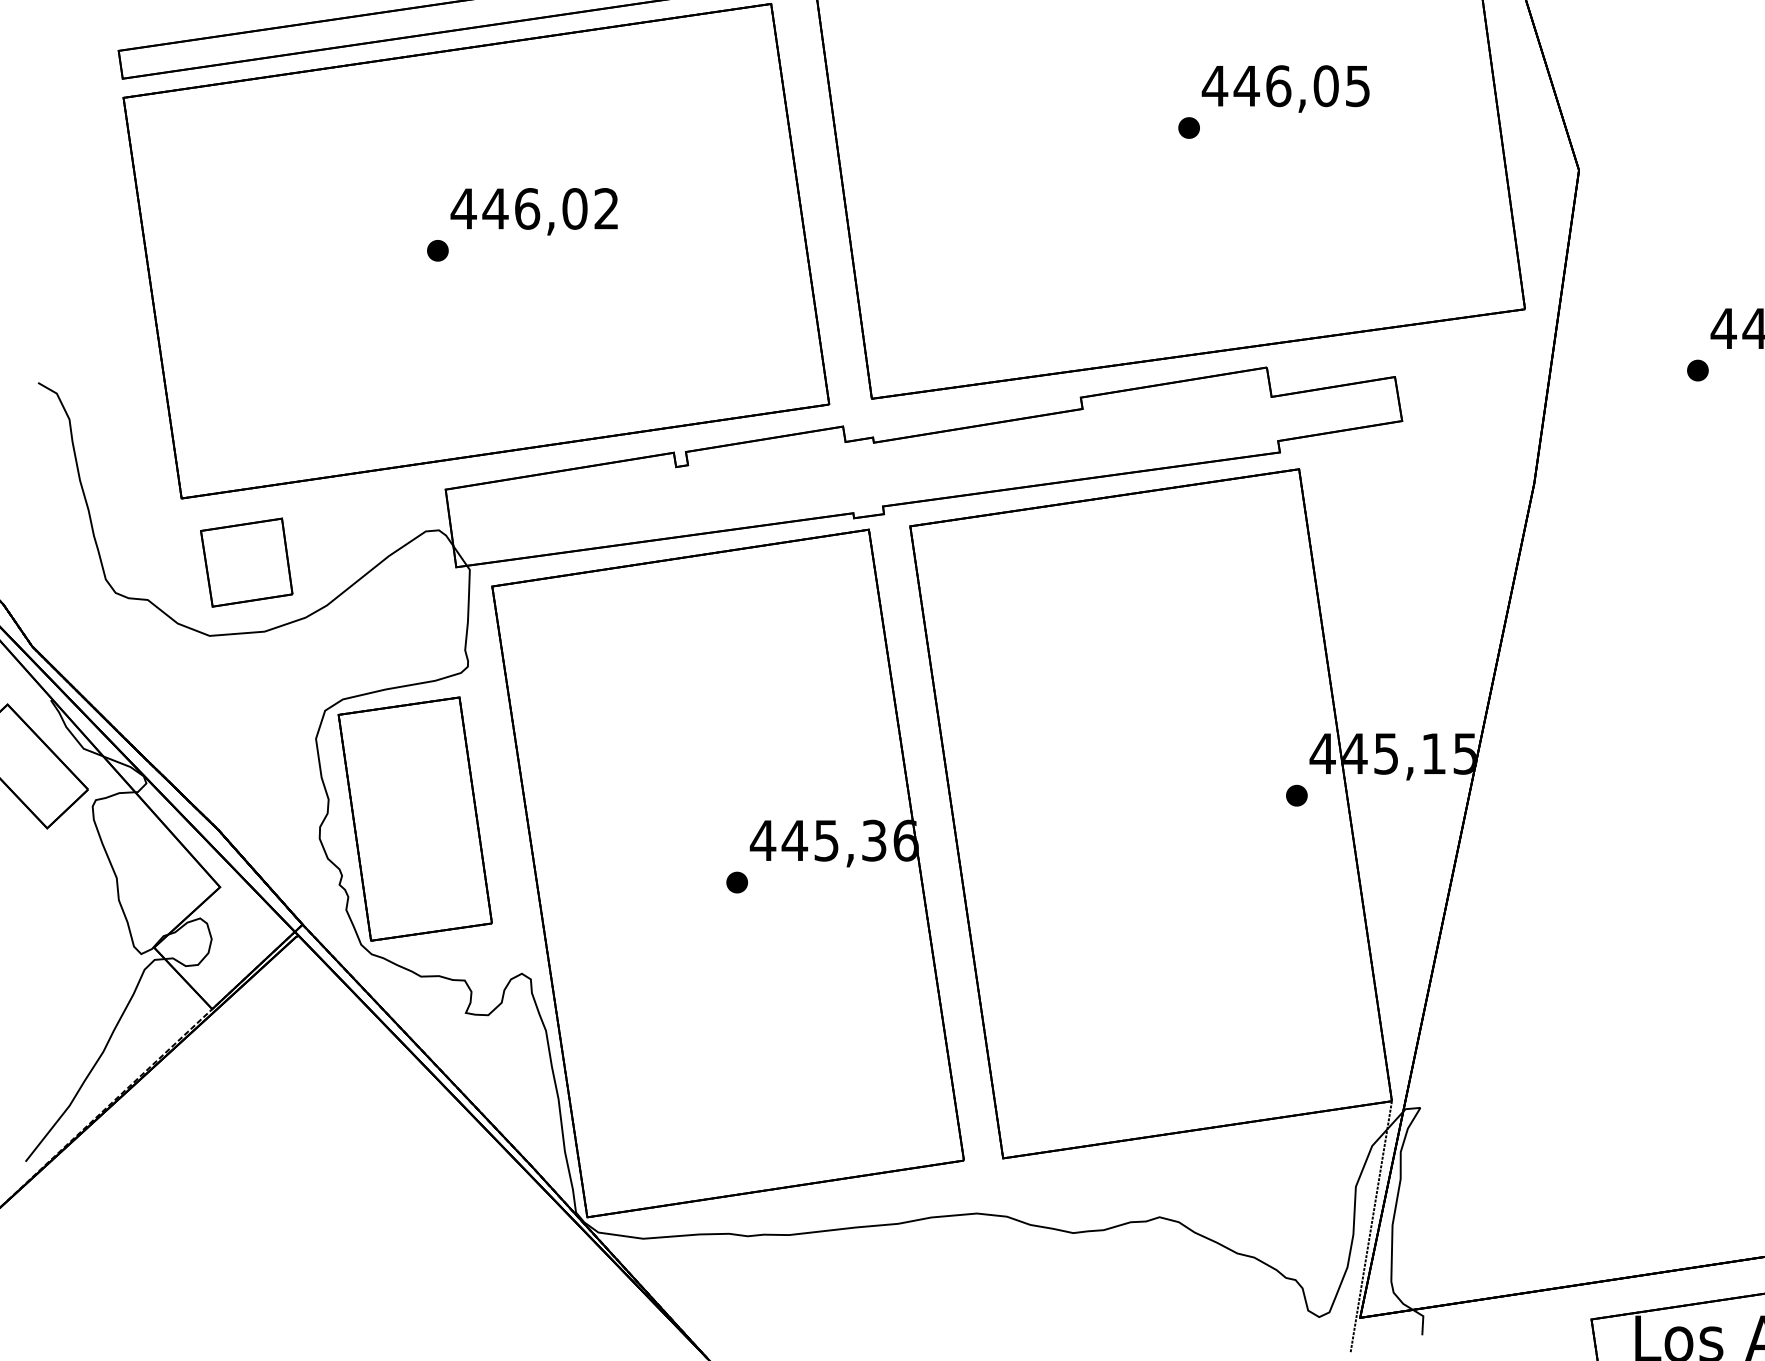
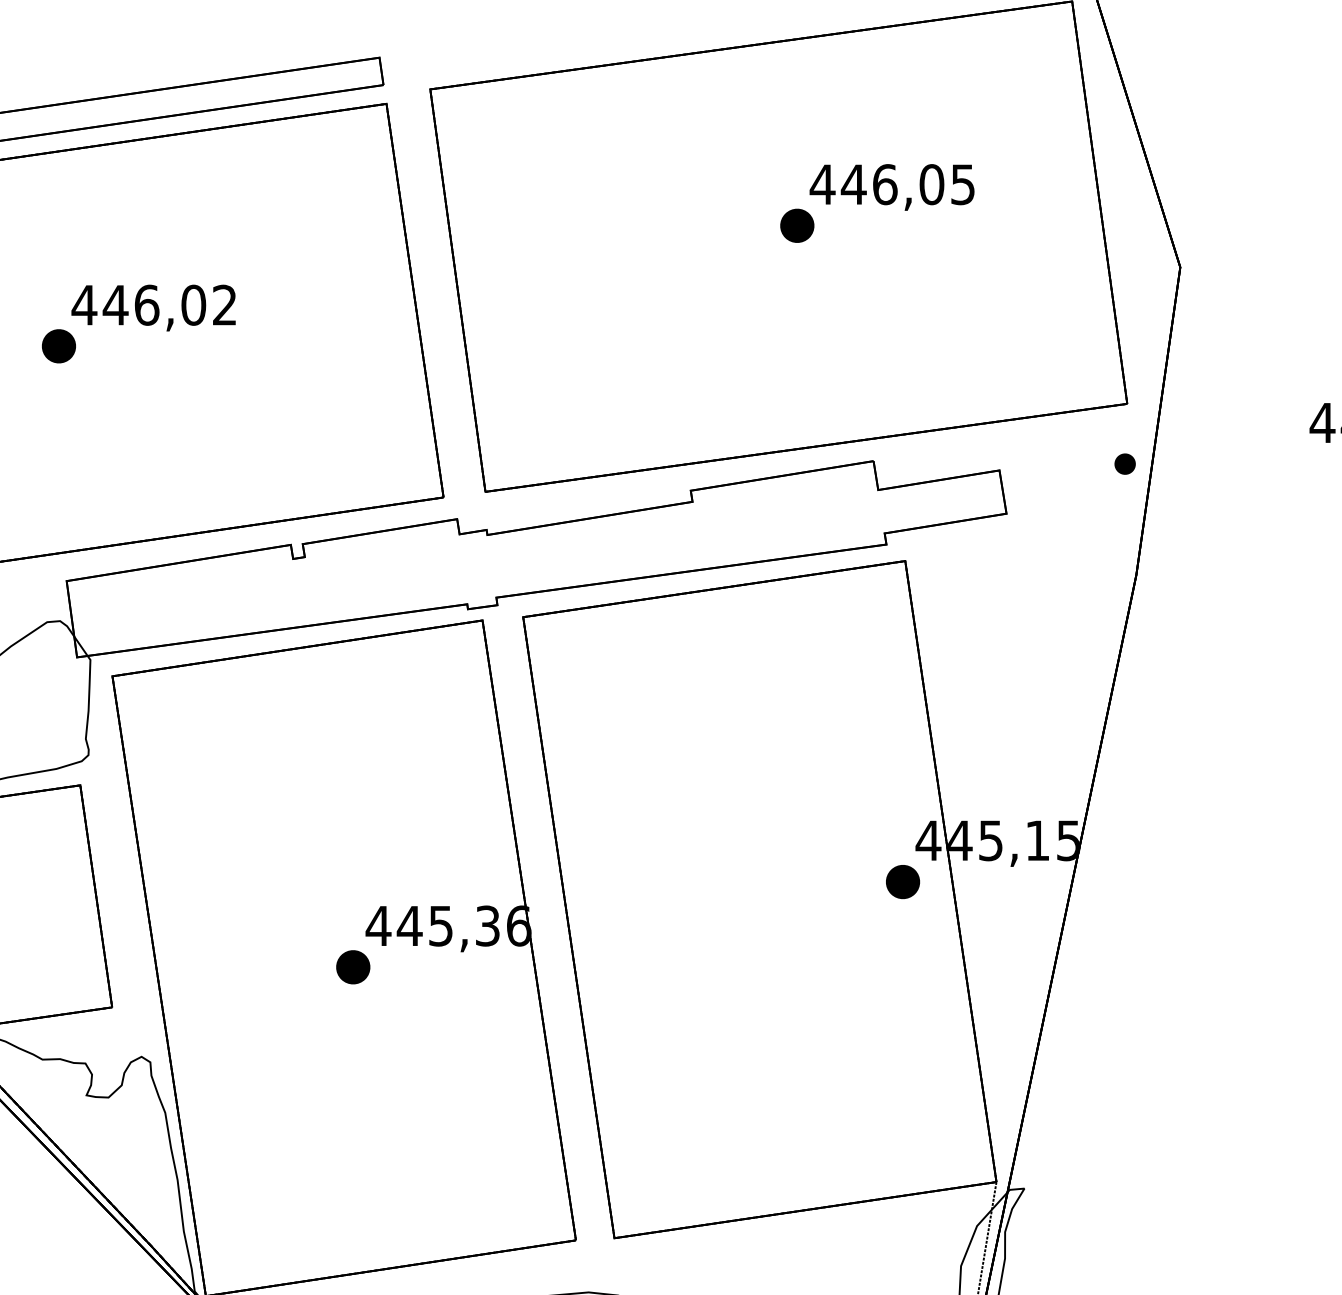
part: (1188, 127) -> (796, 225), size x1.6
part: (437, 250) -> (58, 346), size x1.6
part: (1697, 370) -> (1124, 464), moved
part: (1296, 795) -> (902, 881), size x1.6
part: (736, 882) -> (352, 967), size x1.6

